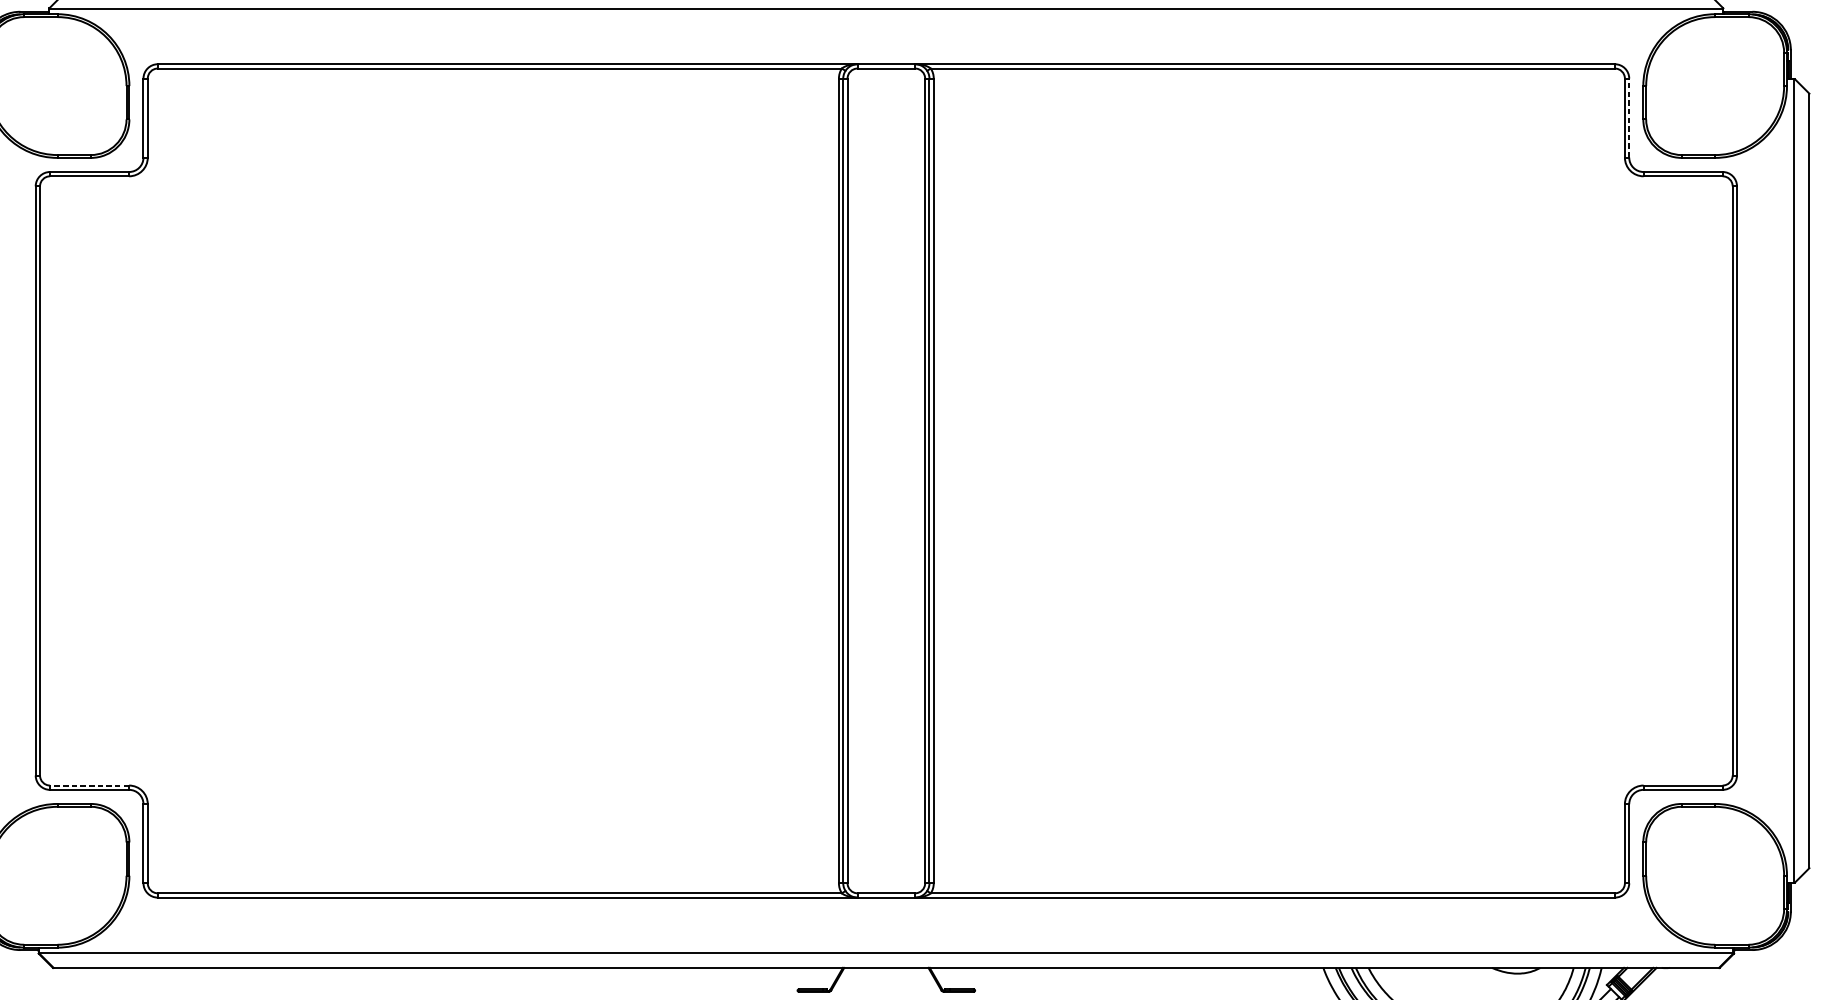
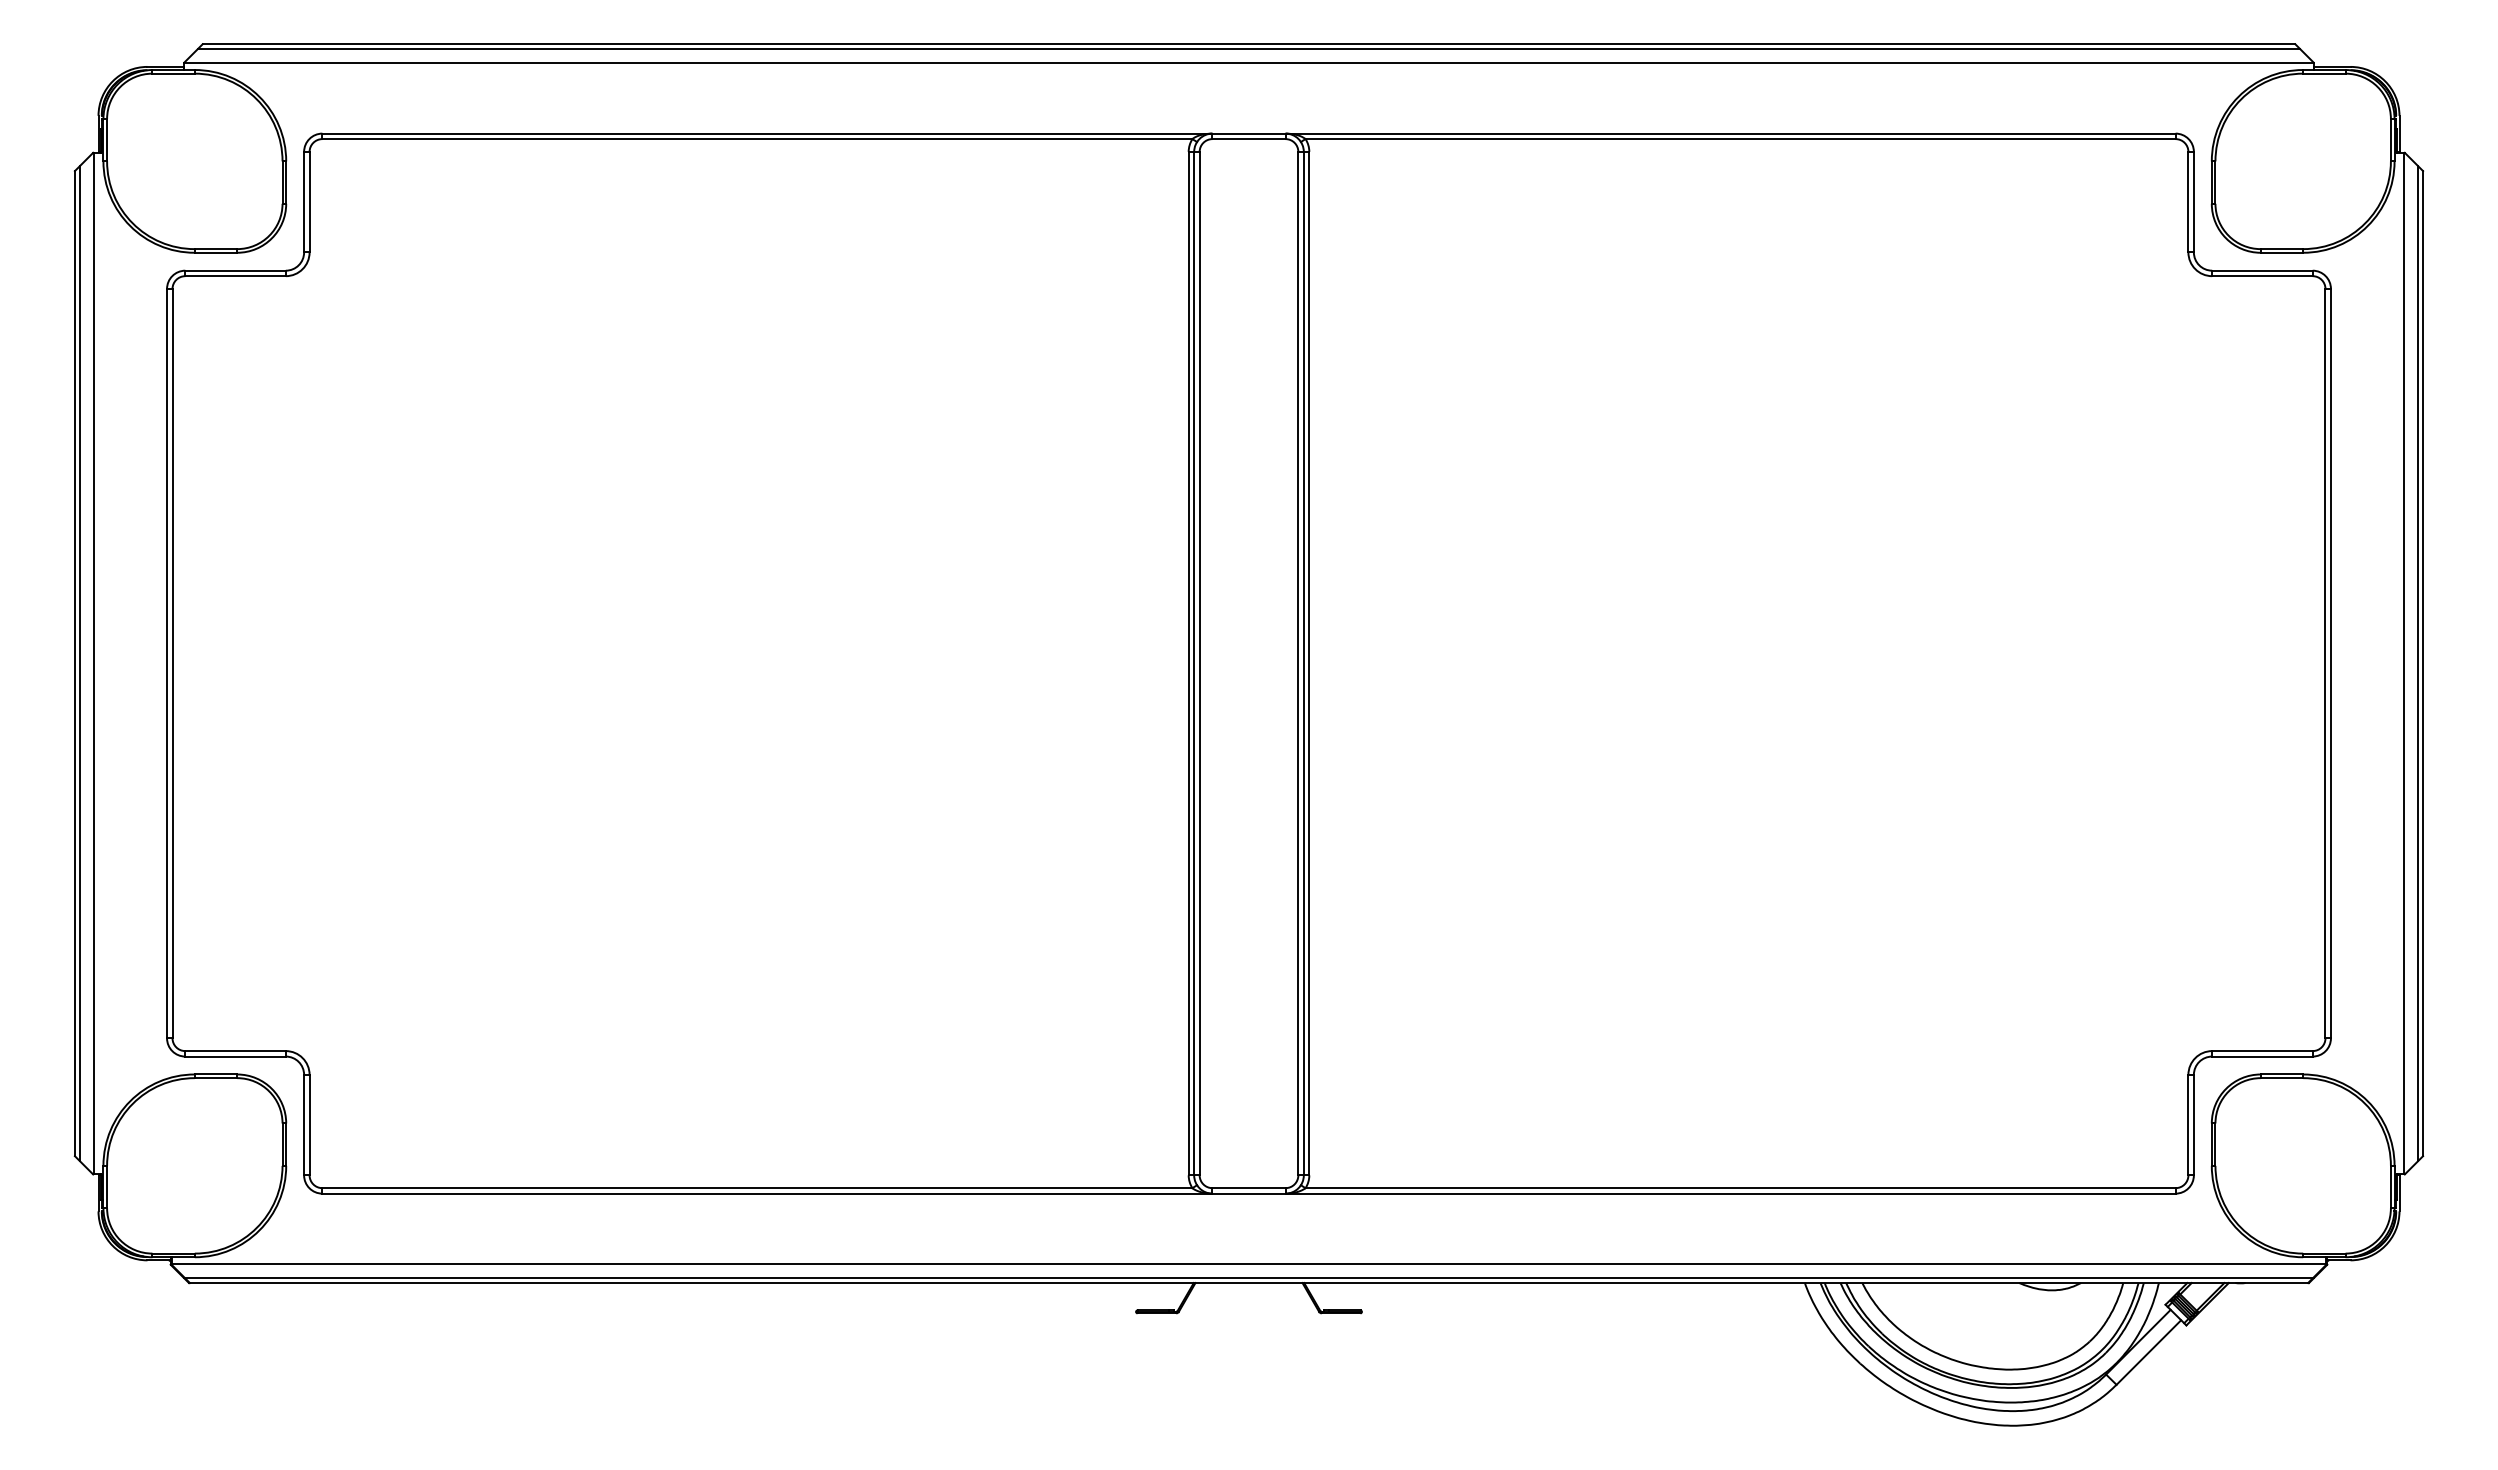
line: (1628, 117) -> (2193, 201), dashed -> solid
line: (1805, 480) -> (2418, 663), added
line: (89, 785) -> (235, 1051), dashed -> solid
line: (885, 964) -> (1248, 1278), added

